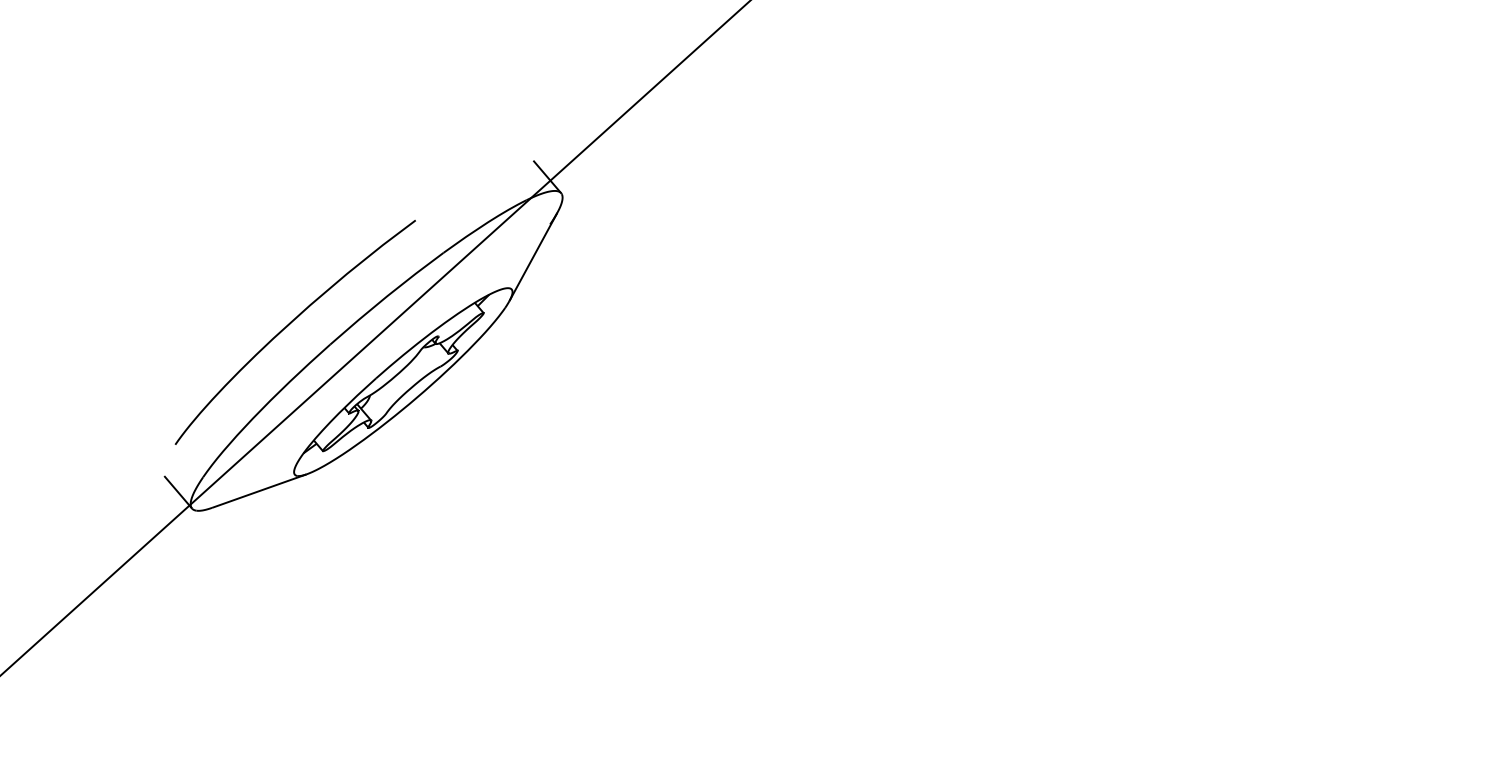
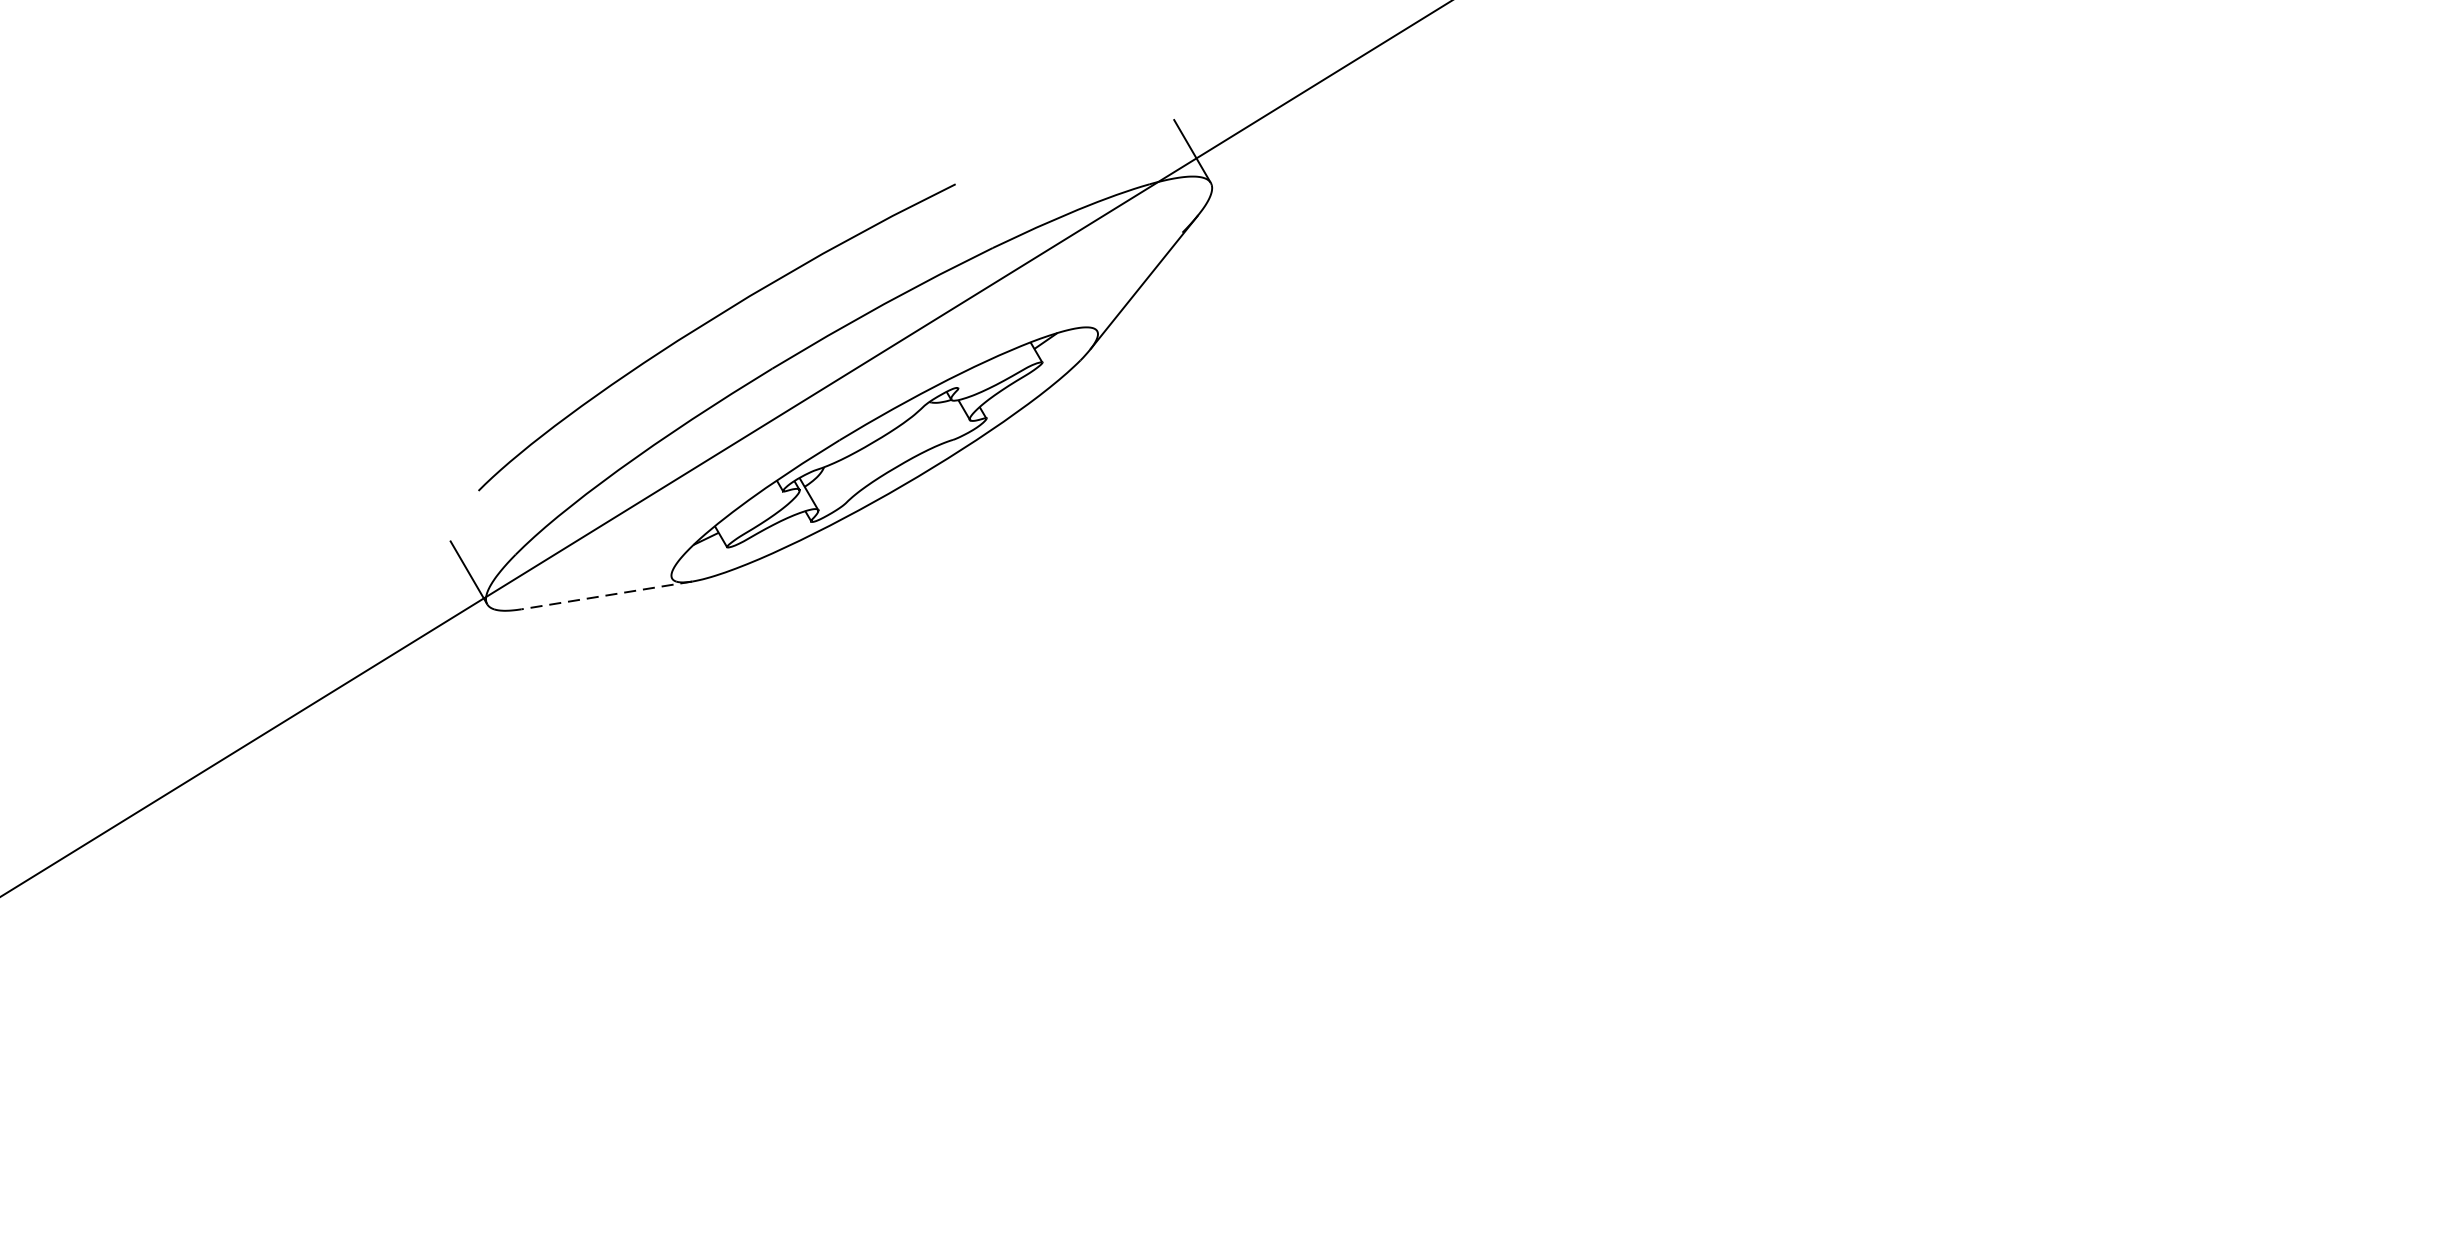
line: (258, 491) -> (605, 595), solid -> dashed

